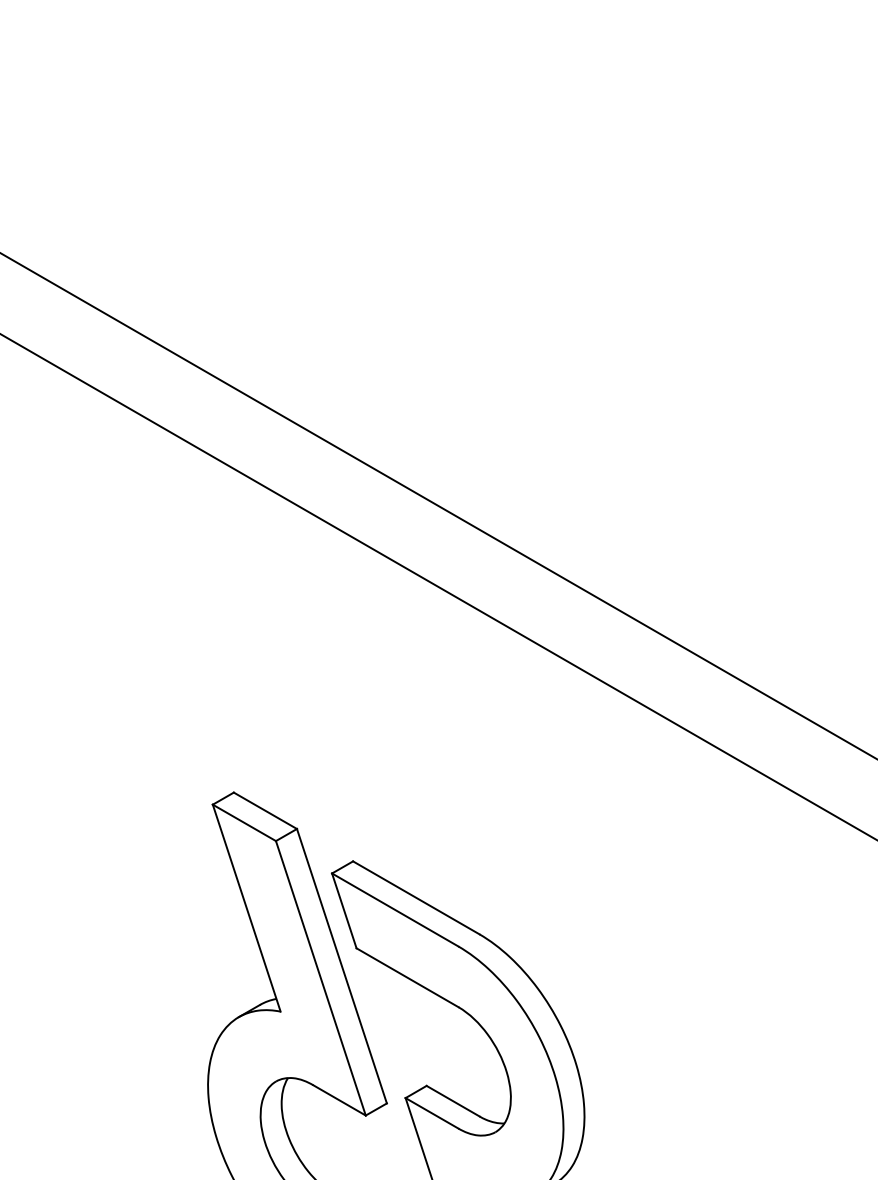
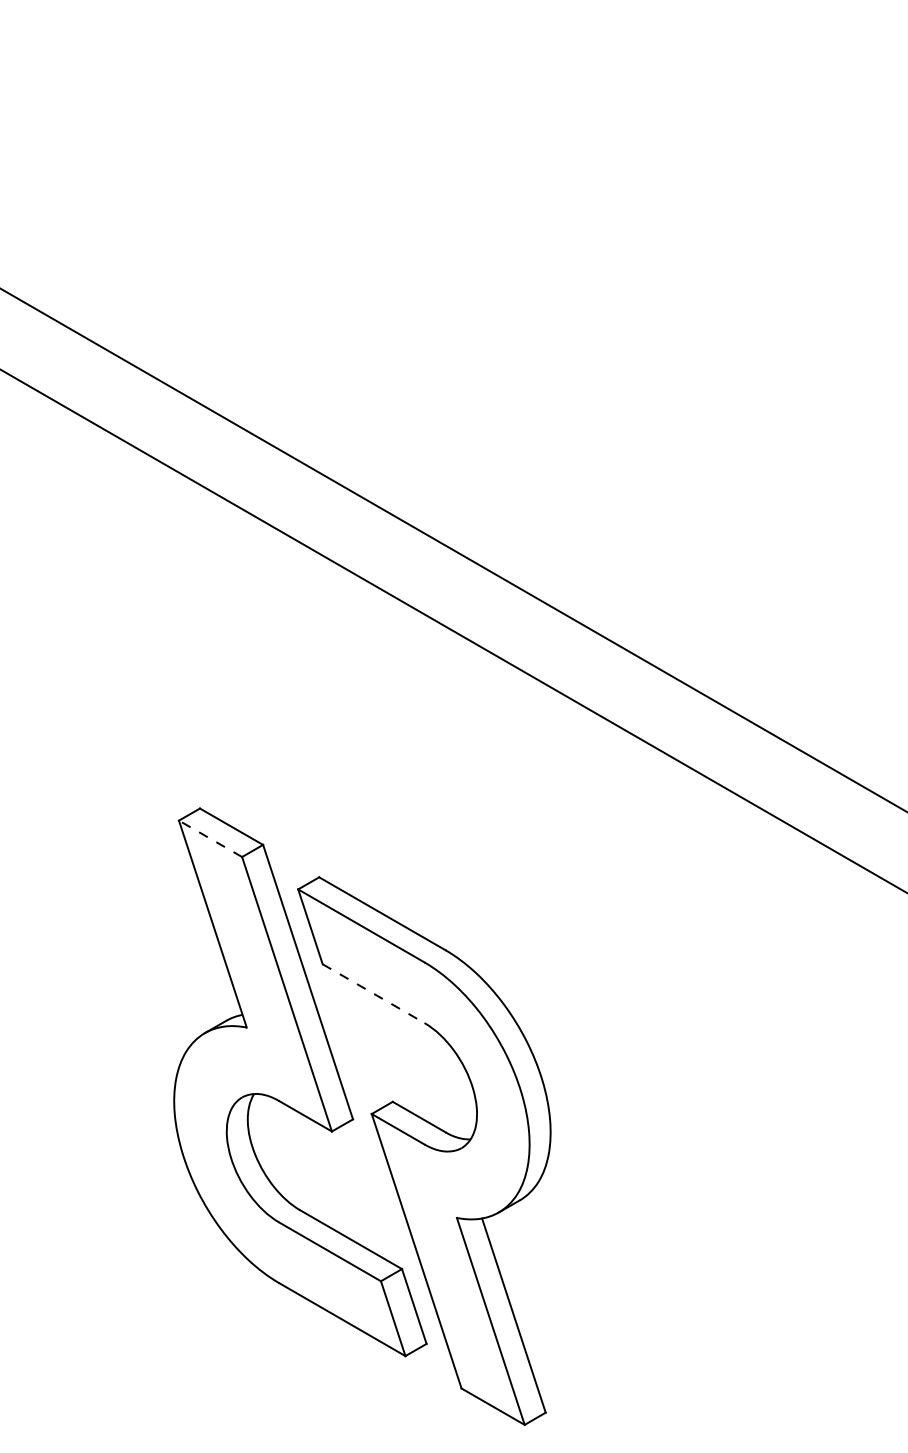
line: (244, 822) -> (210, 838), solid -> dashed
line: (407, 977) -> (373, 993), solid -> dashed

